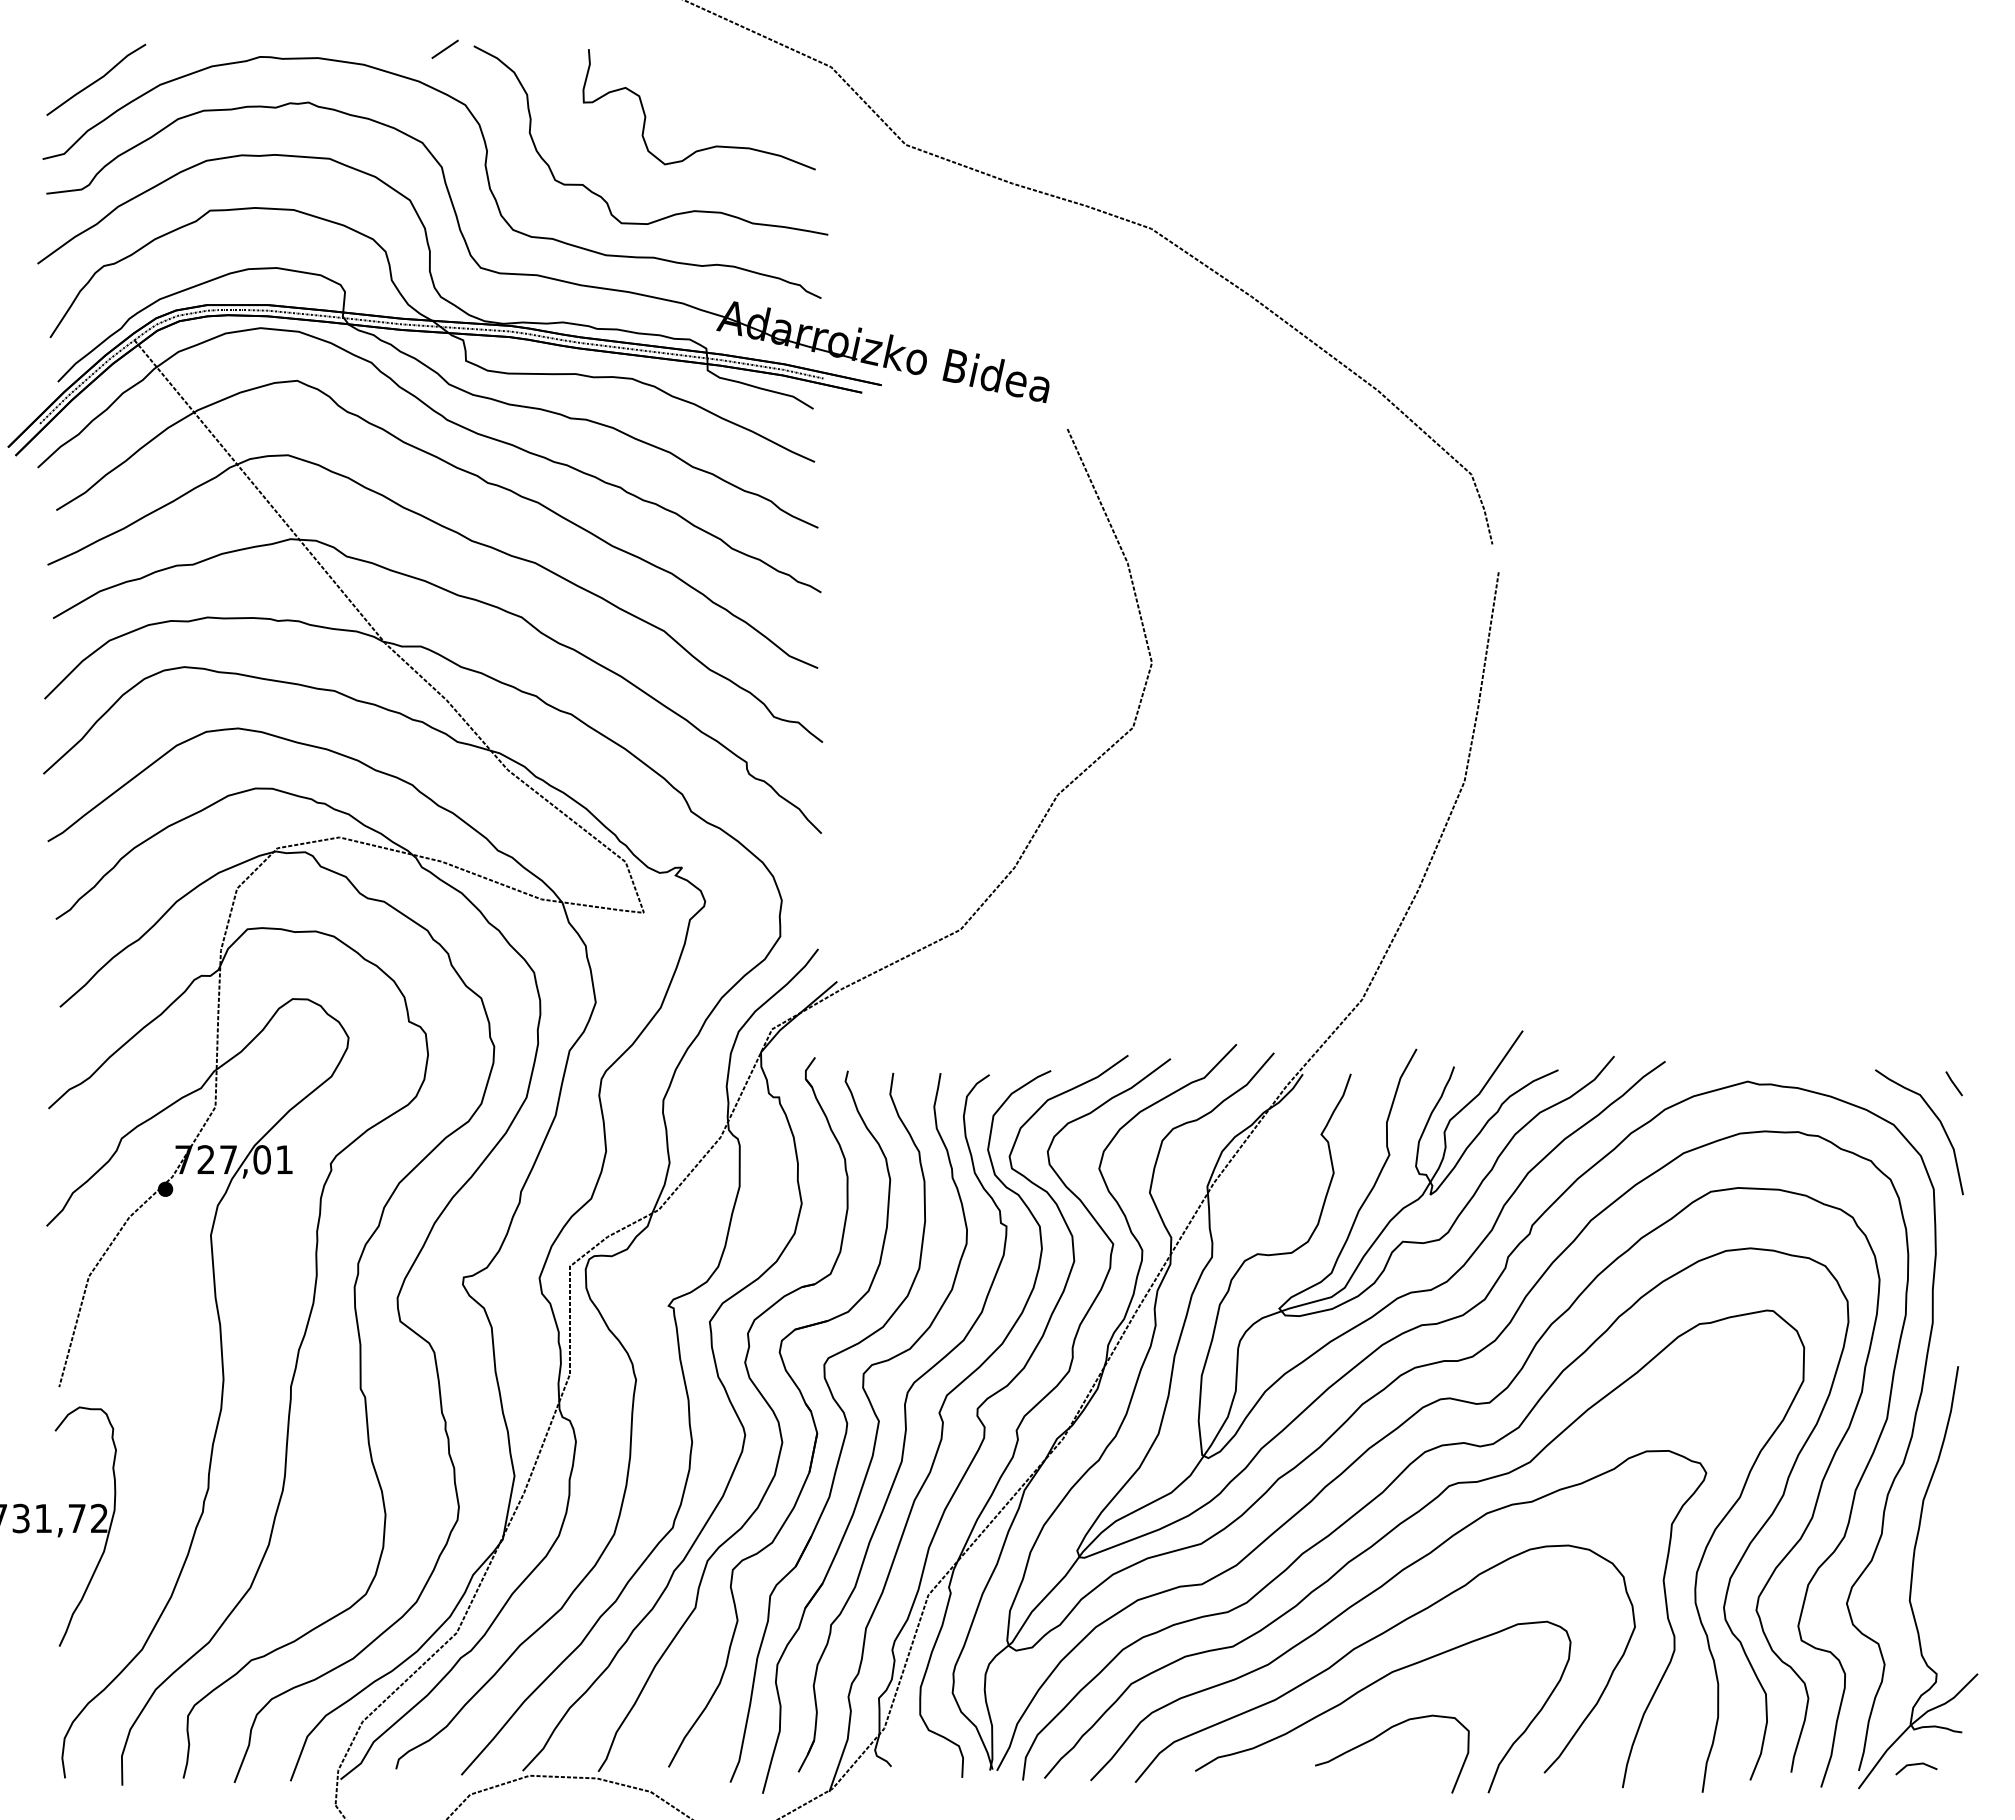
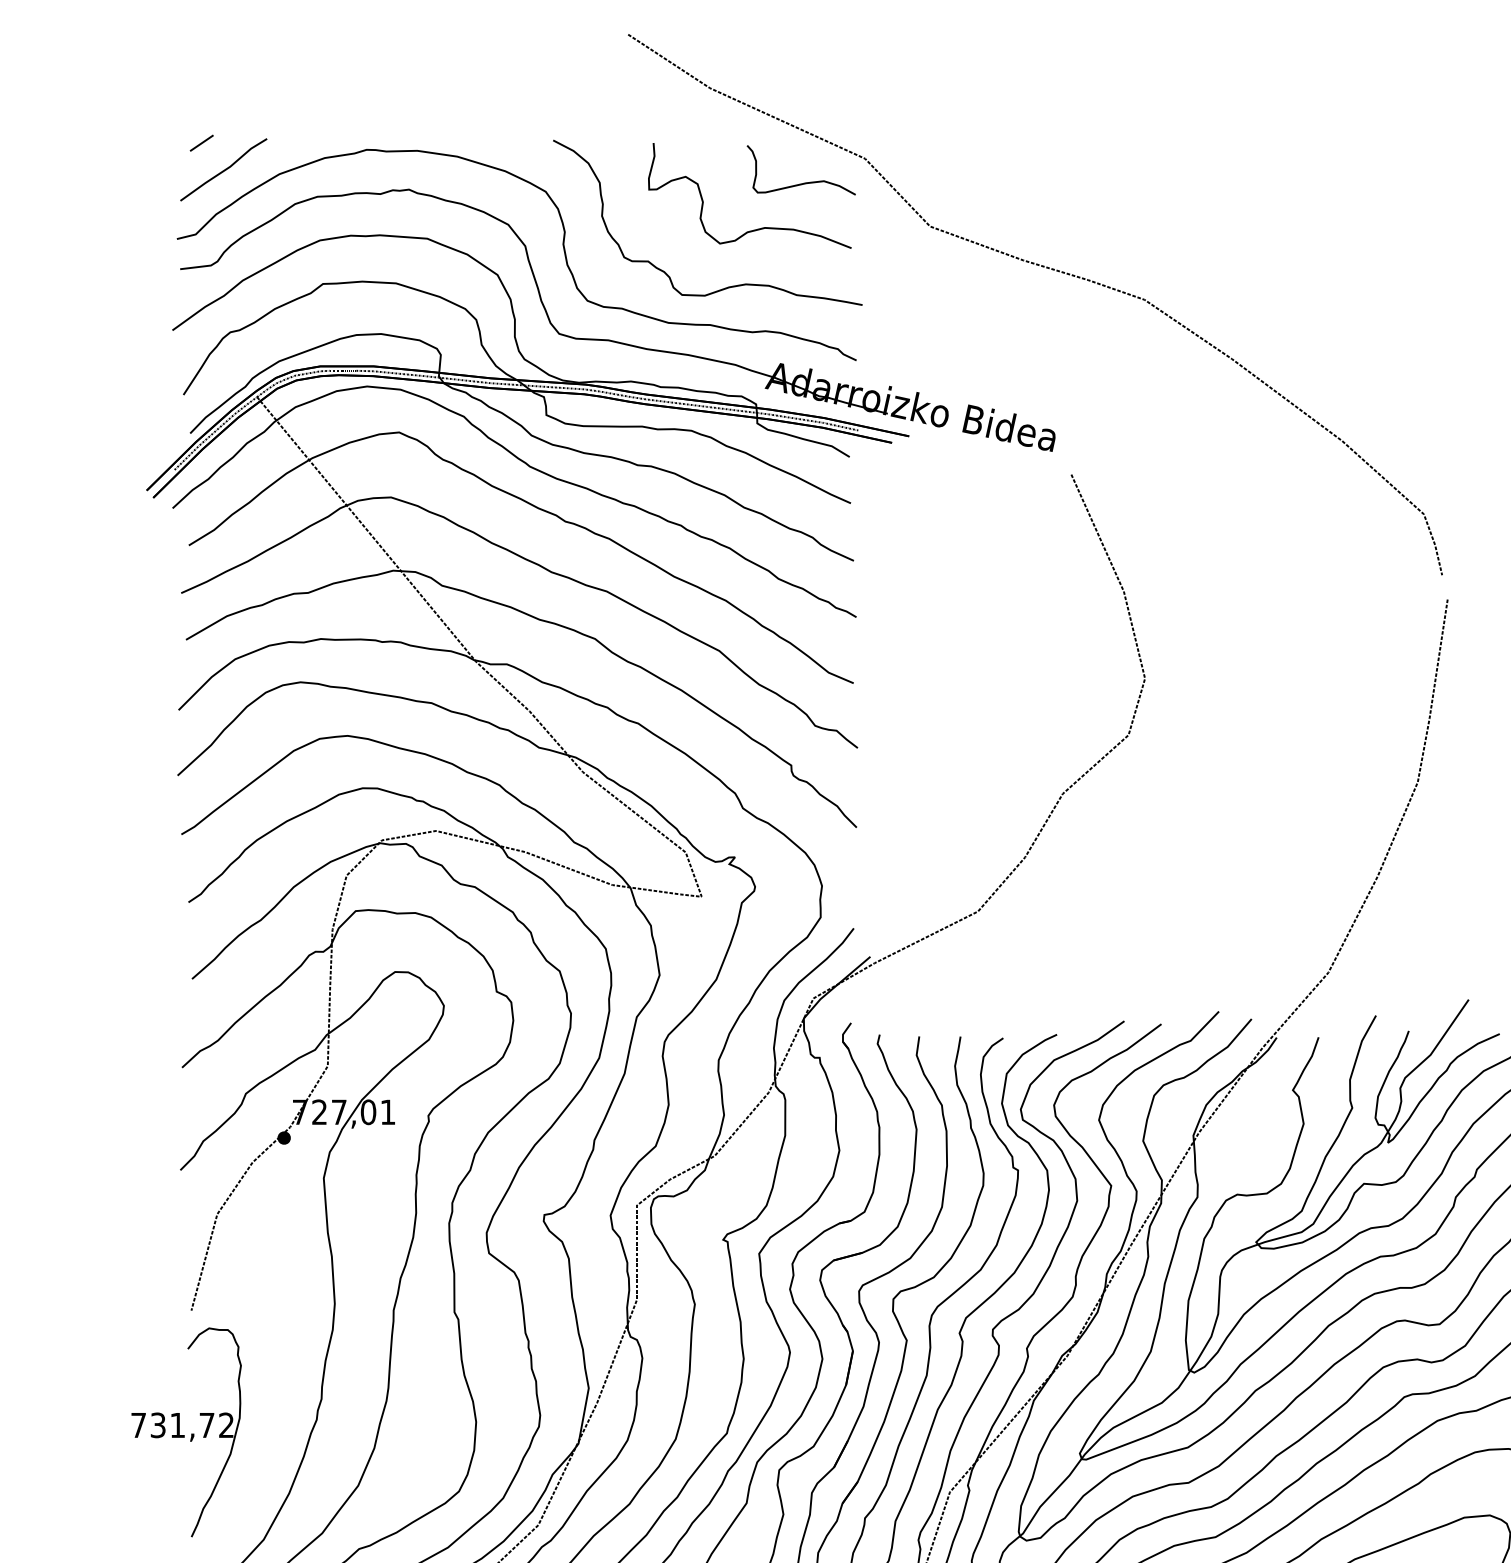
line: (444, 48) -> (201, 142), moved
curve: (761, 94) -> (804, 182), added

